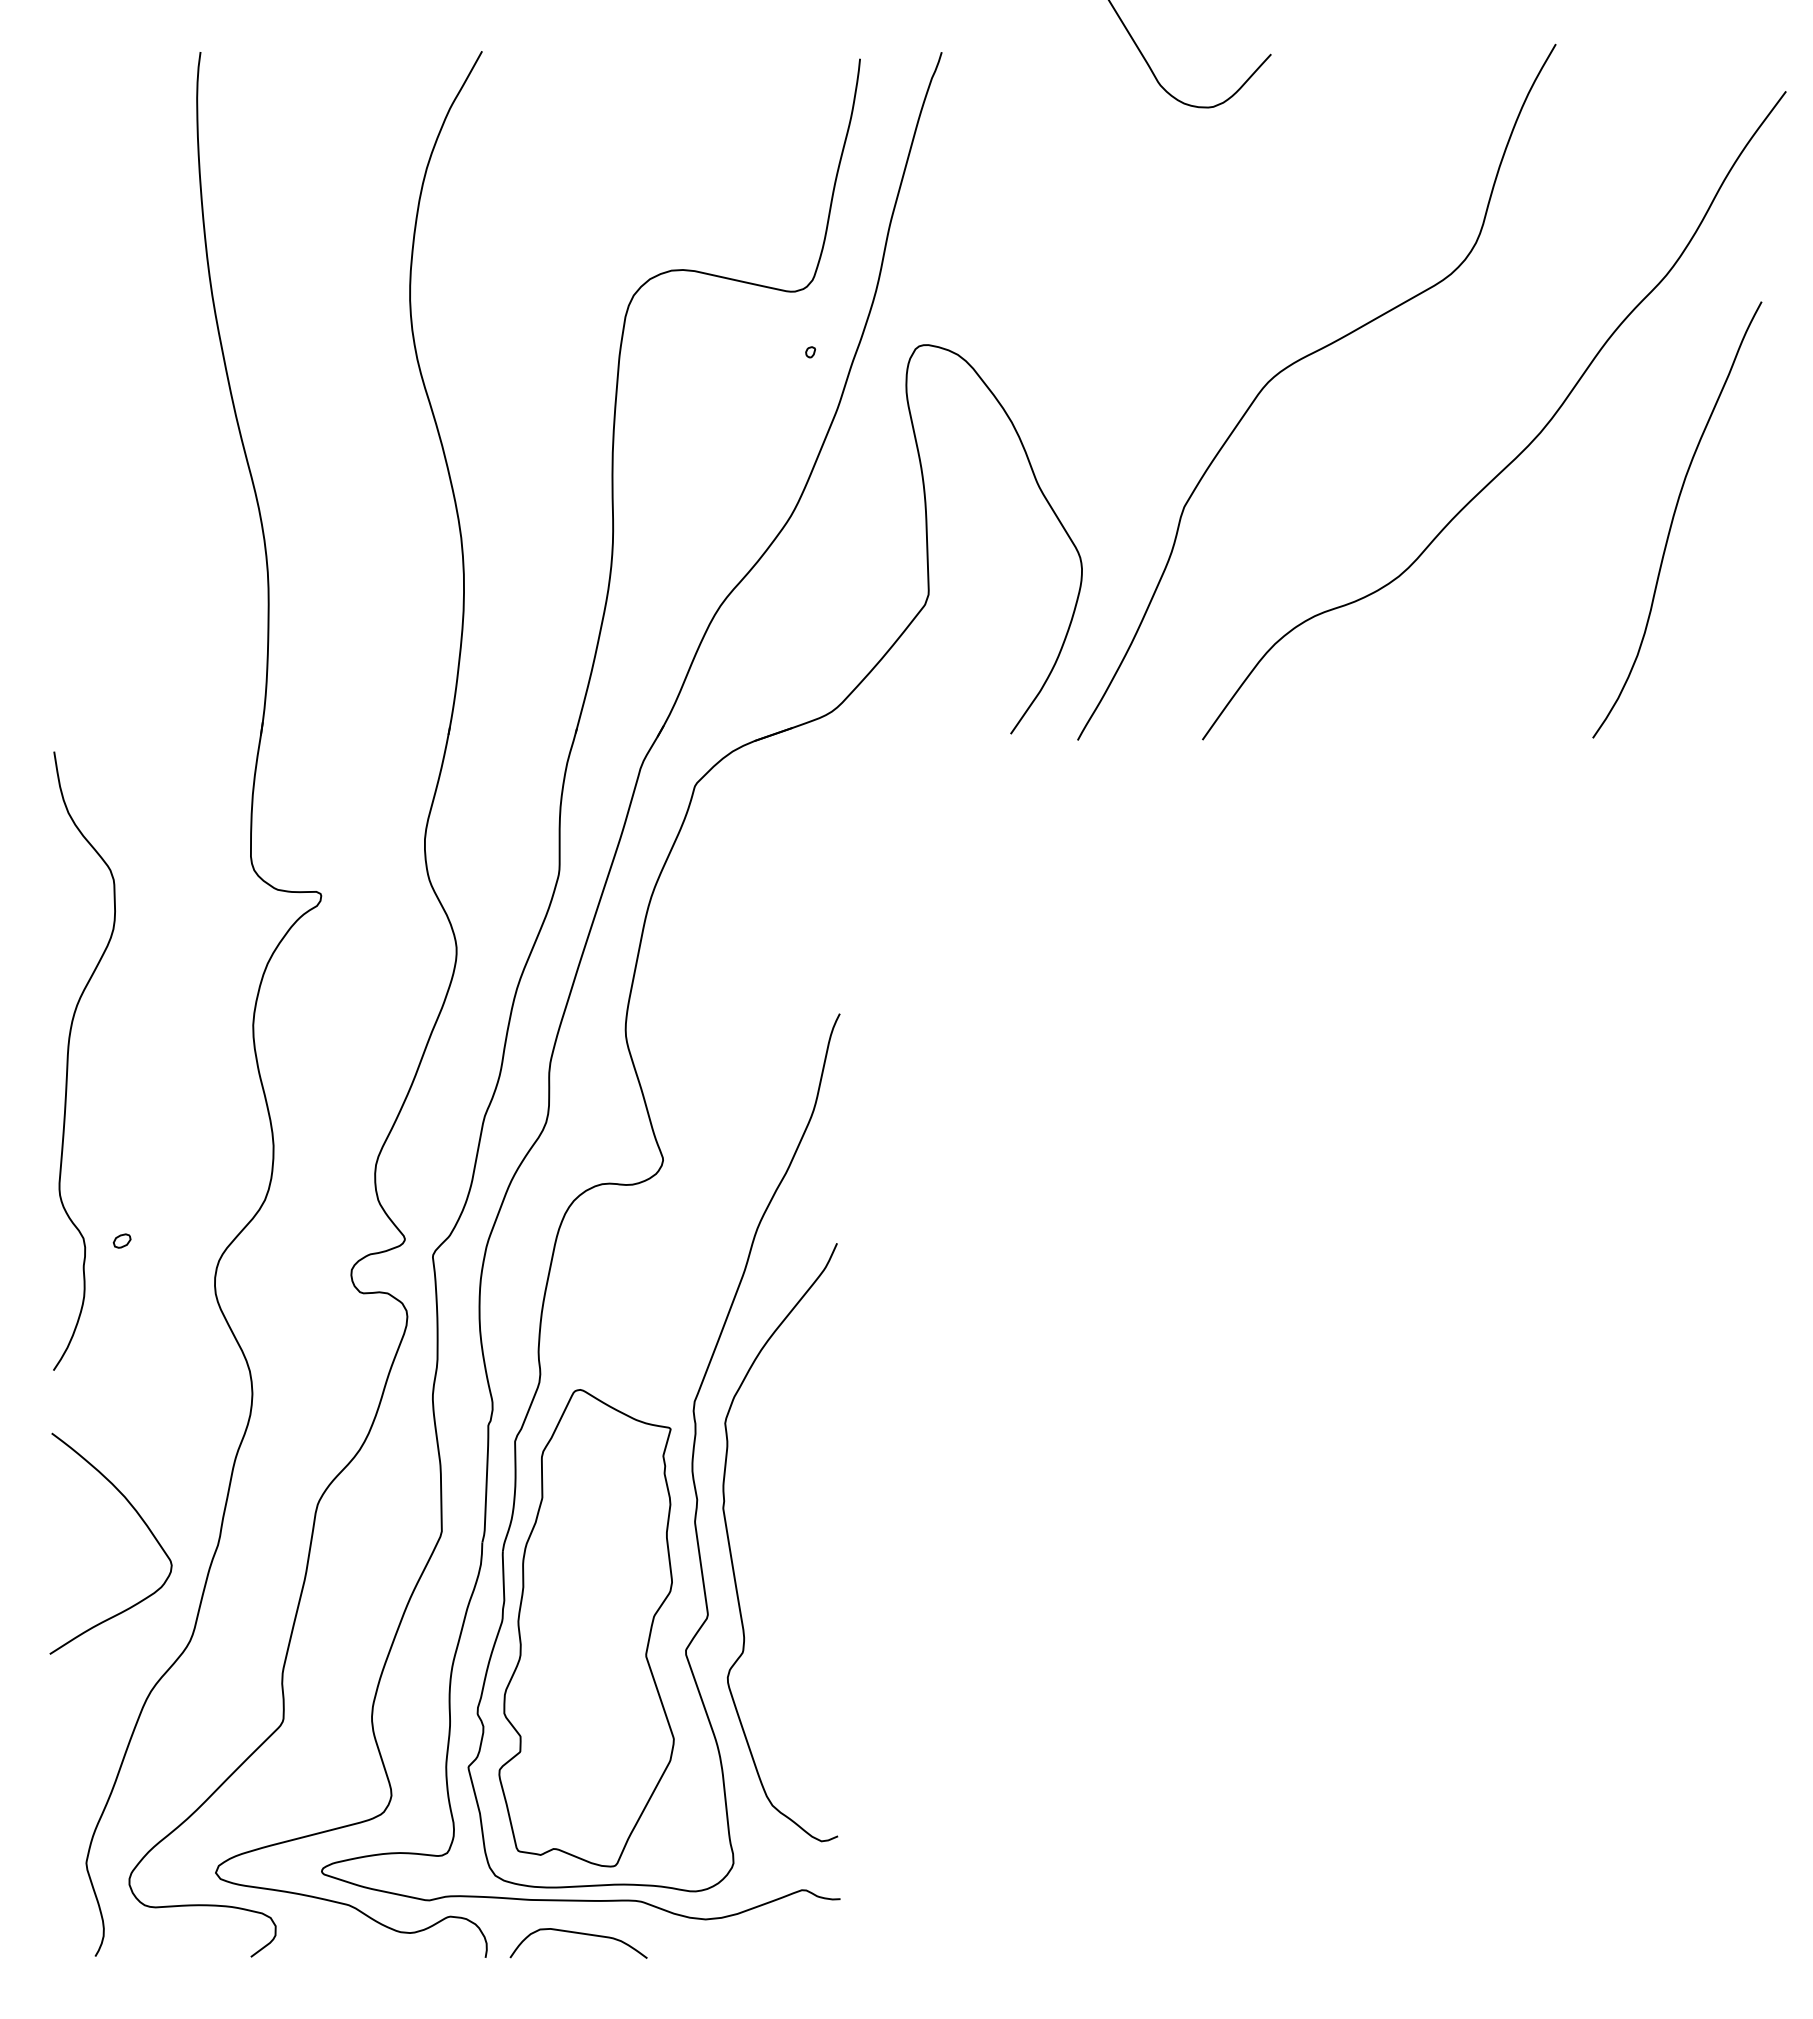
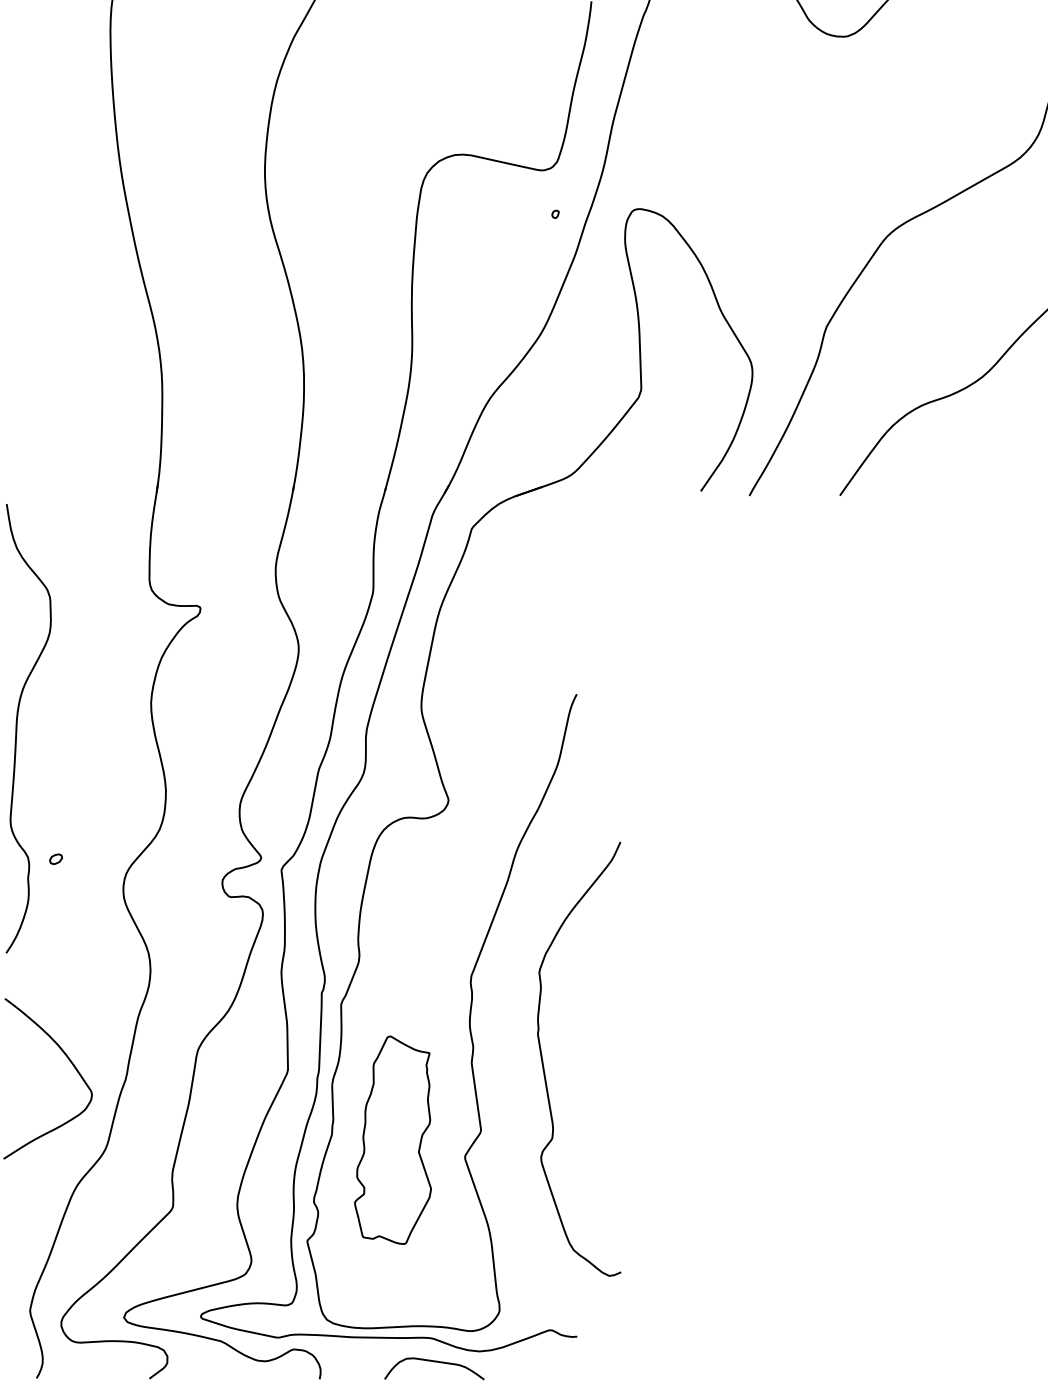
curve: (731, 1551) -> (543, 1065), moved
part: (586, 1628) -> (392, 1140), size x0.6
curve: (579, 1934) -> (435, 1362), moved

